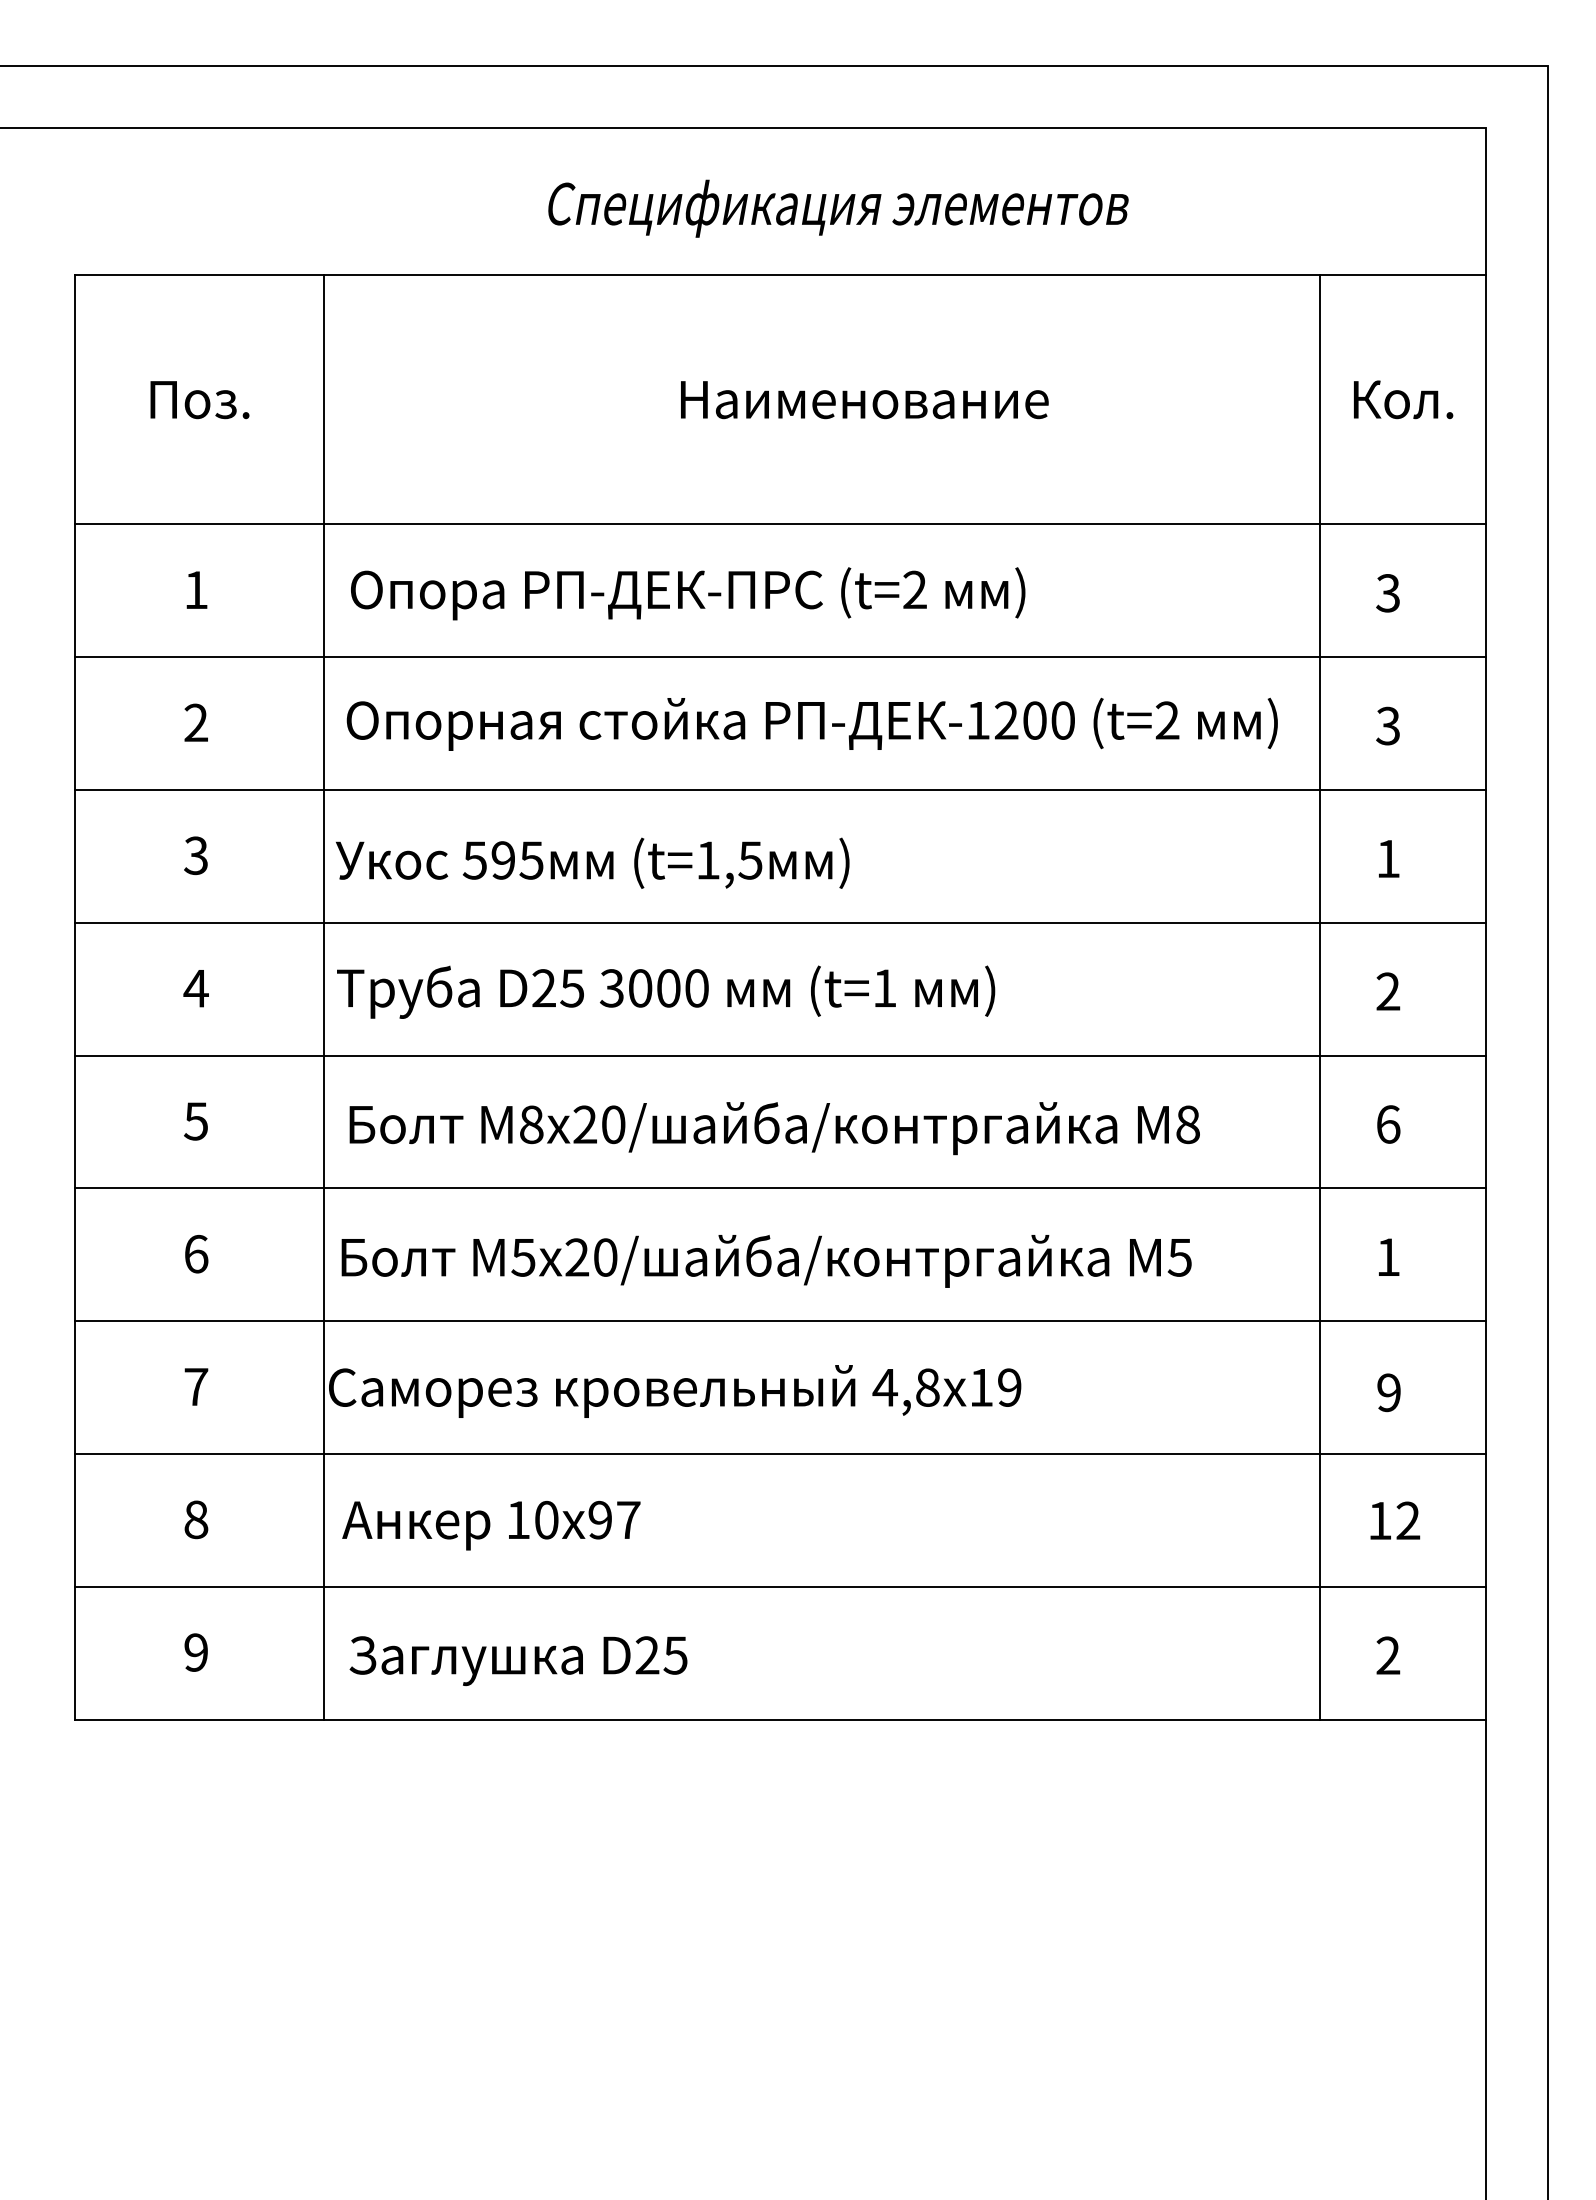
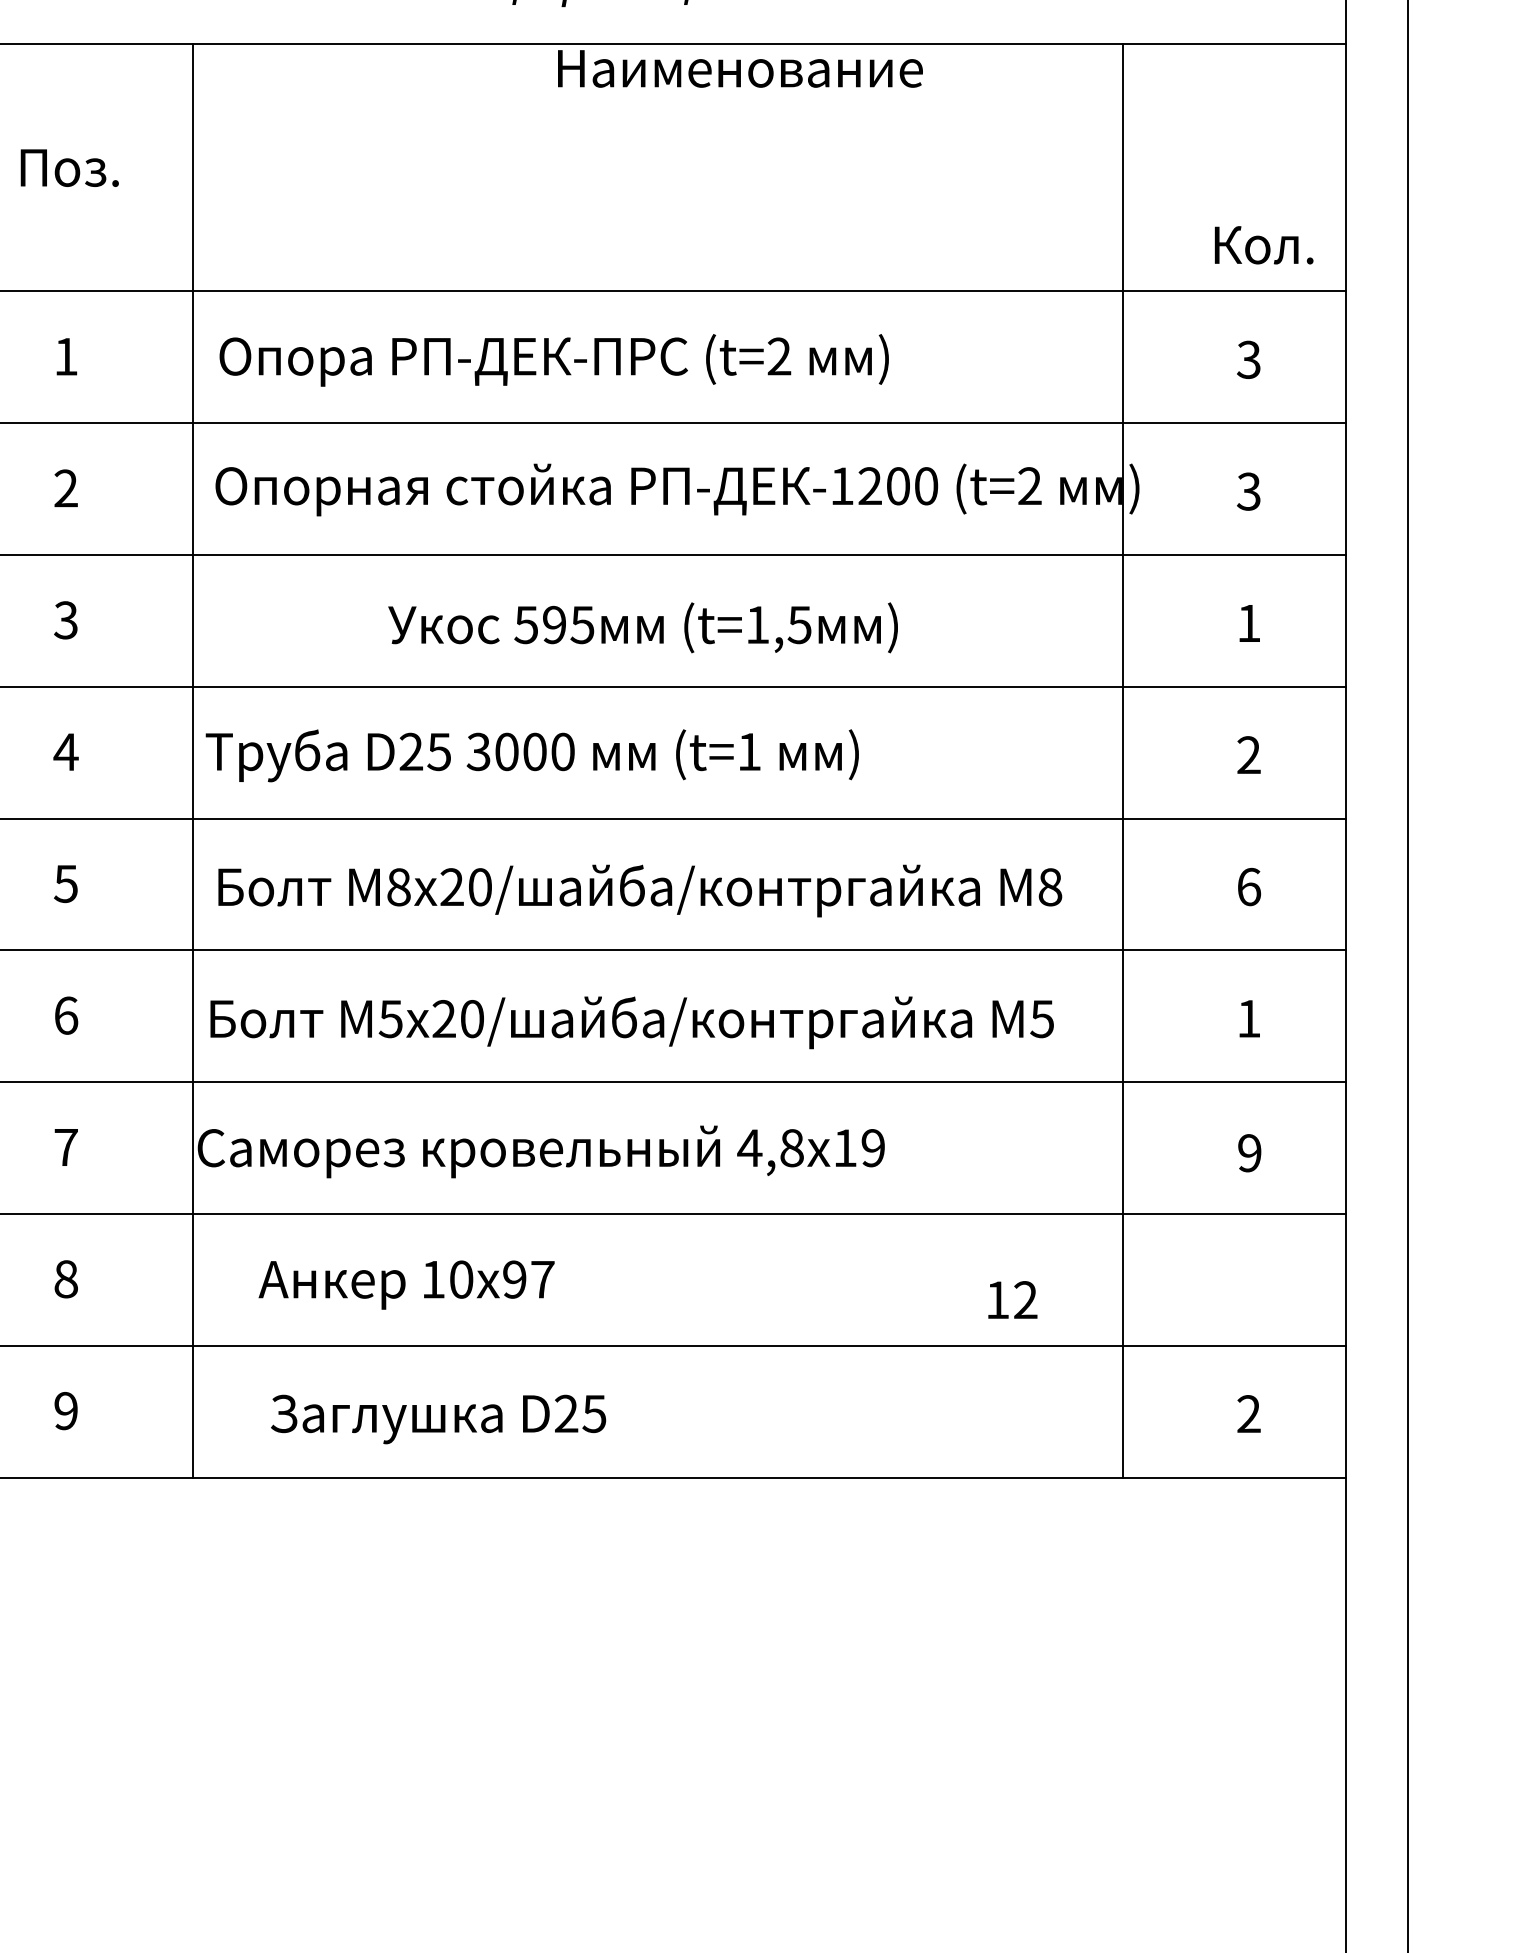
text: (1403, 399) -> (1264, 244), moved
text: (864, 400) -> (740, 69), moved
text: (592, 862) -> (642, 627), moved
line: (1319, 997) -> (1122, 760), moved
text: (1395, 1520) -> (1013, 1299), moved
text: (491, 1525) -> (406, 1284), moved
text: (518, 1661) -> (438, 1419), moved

